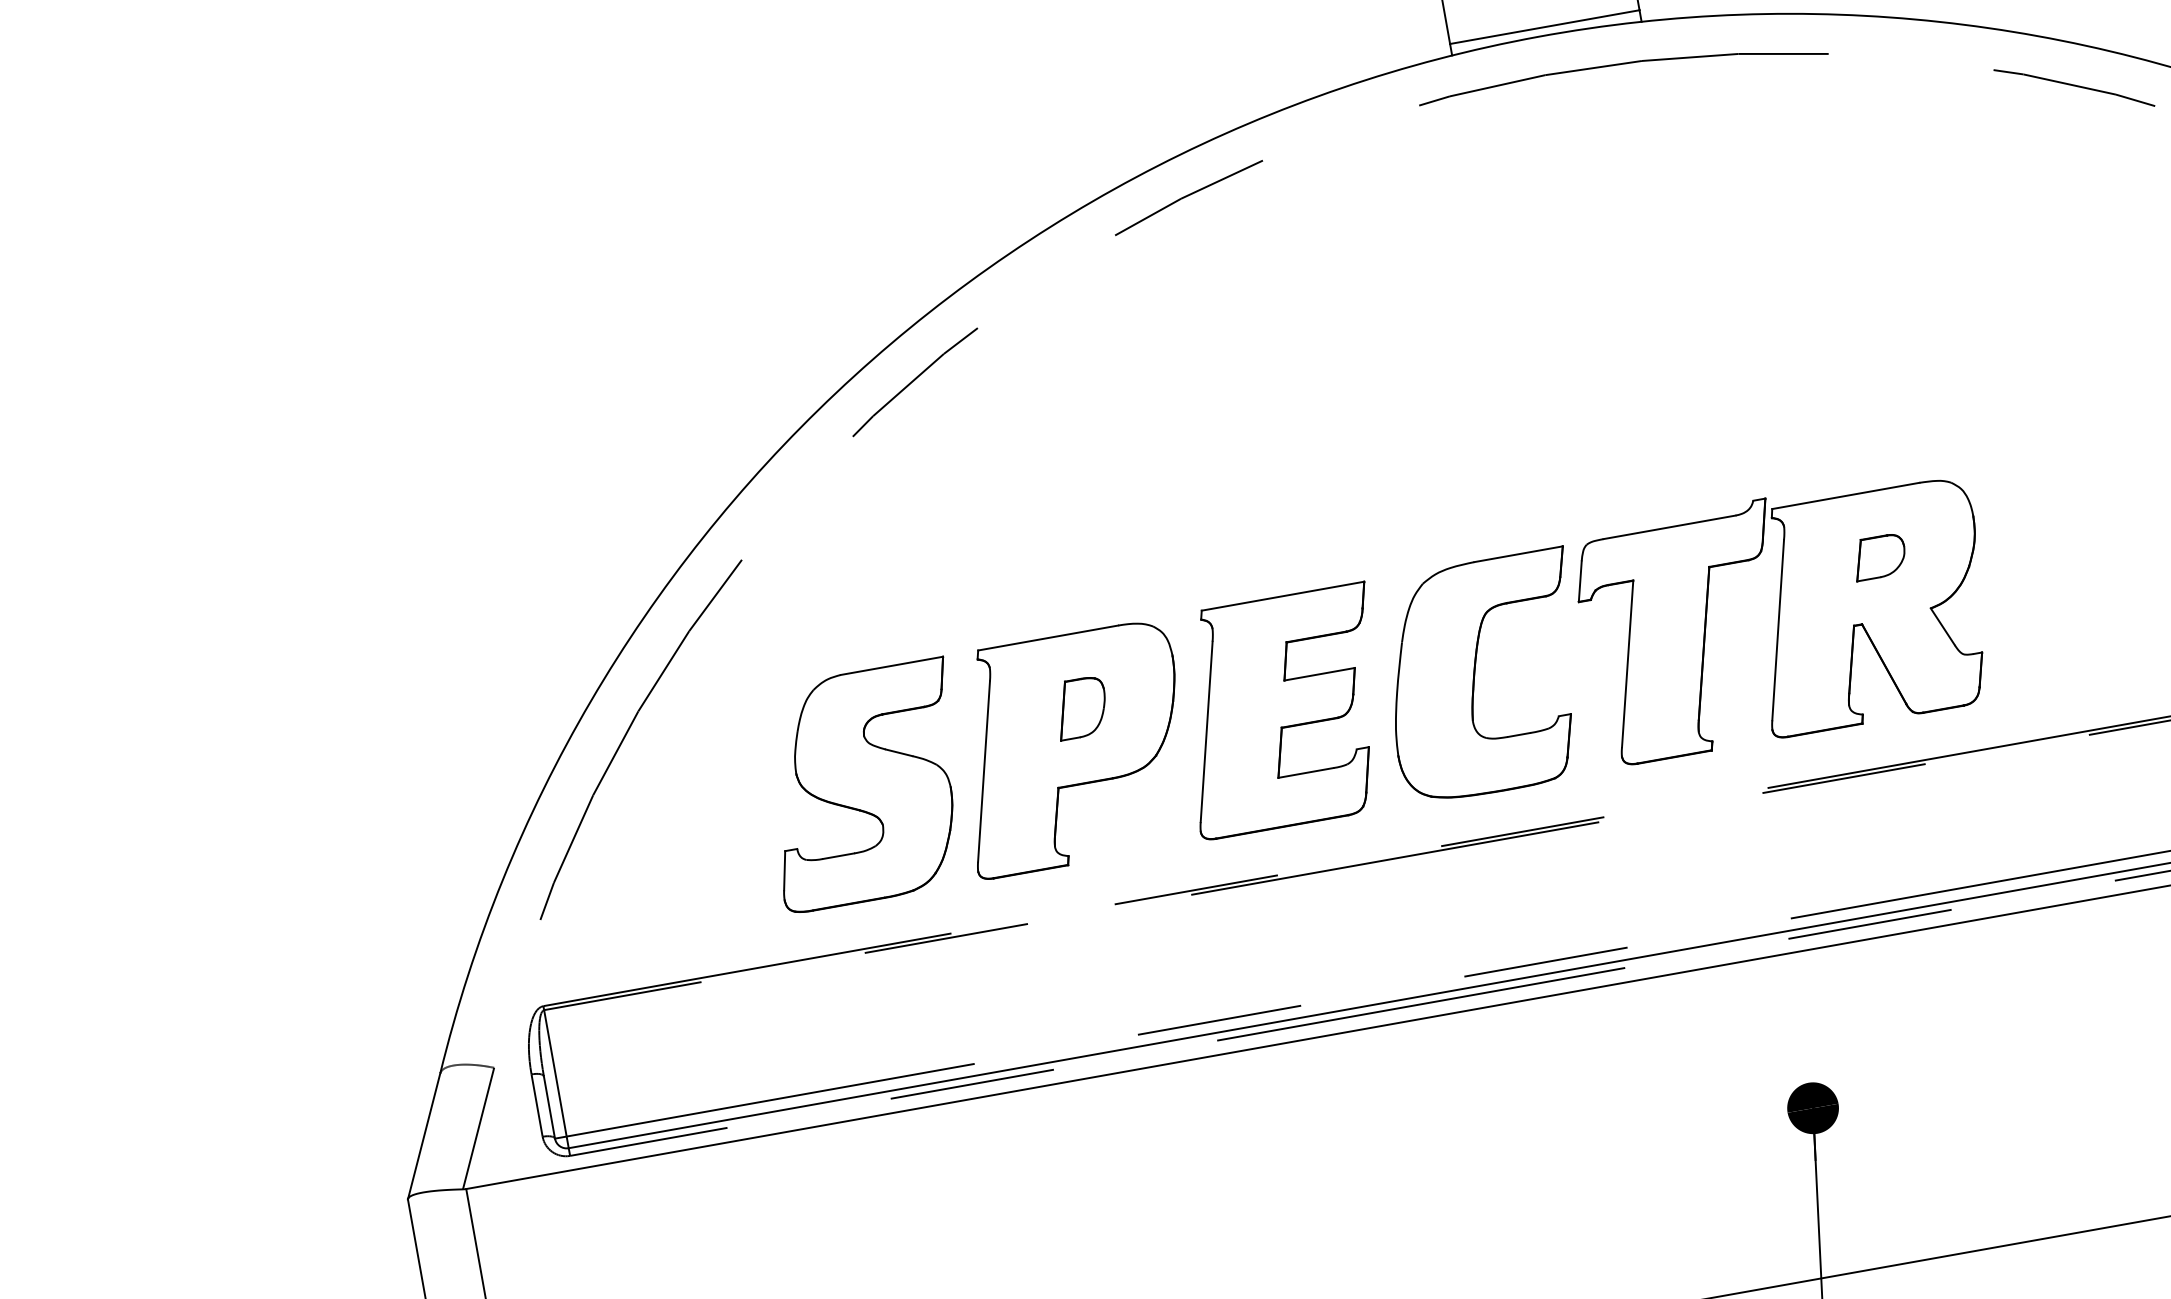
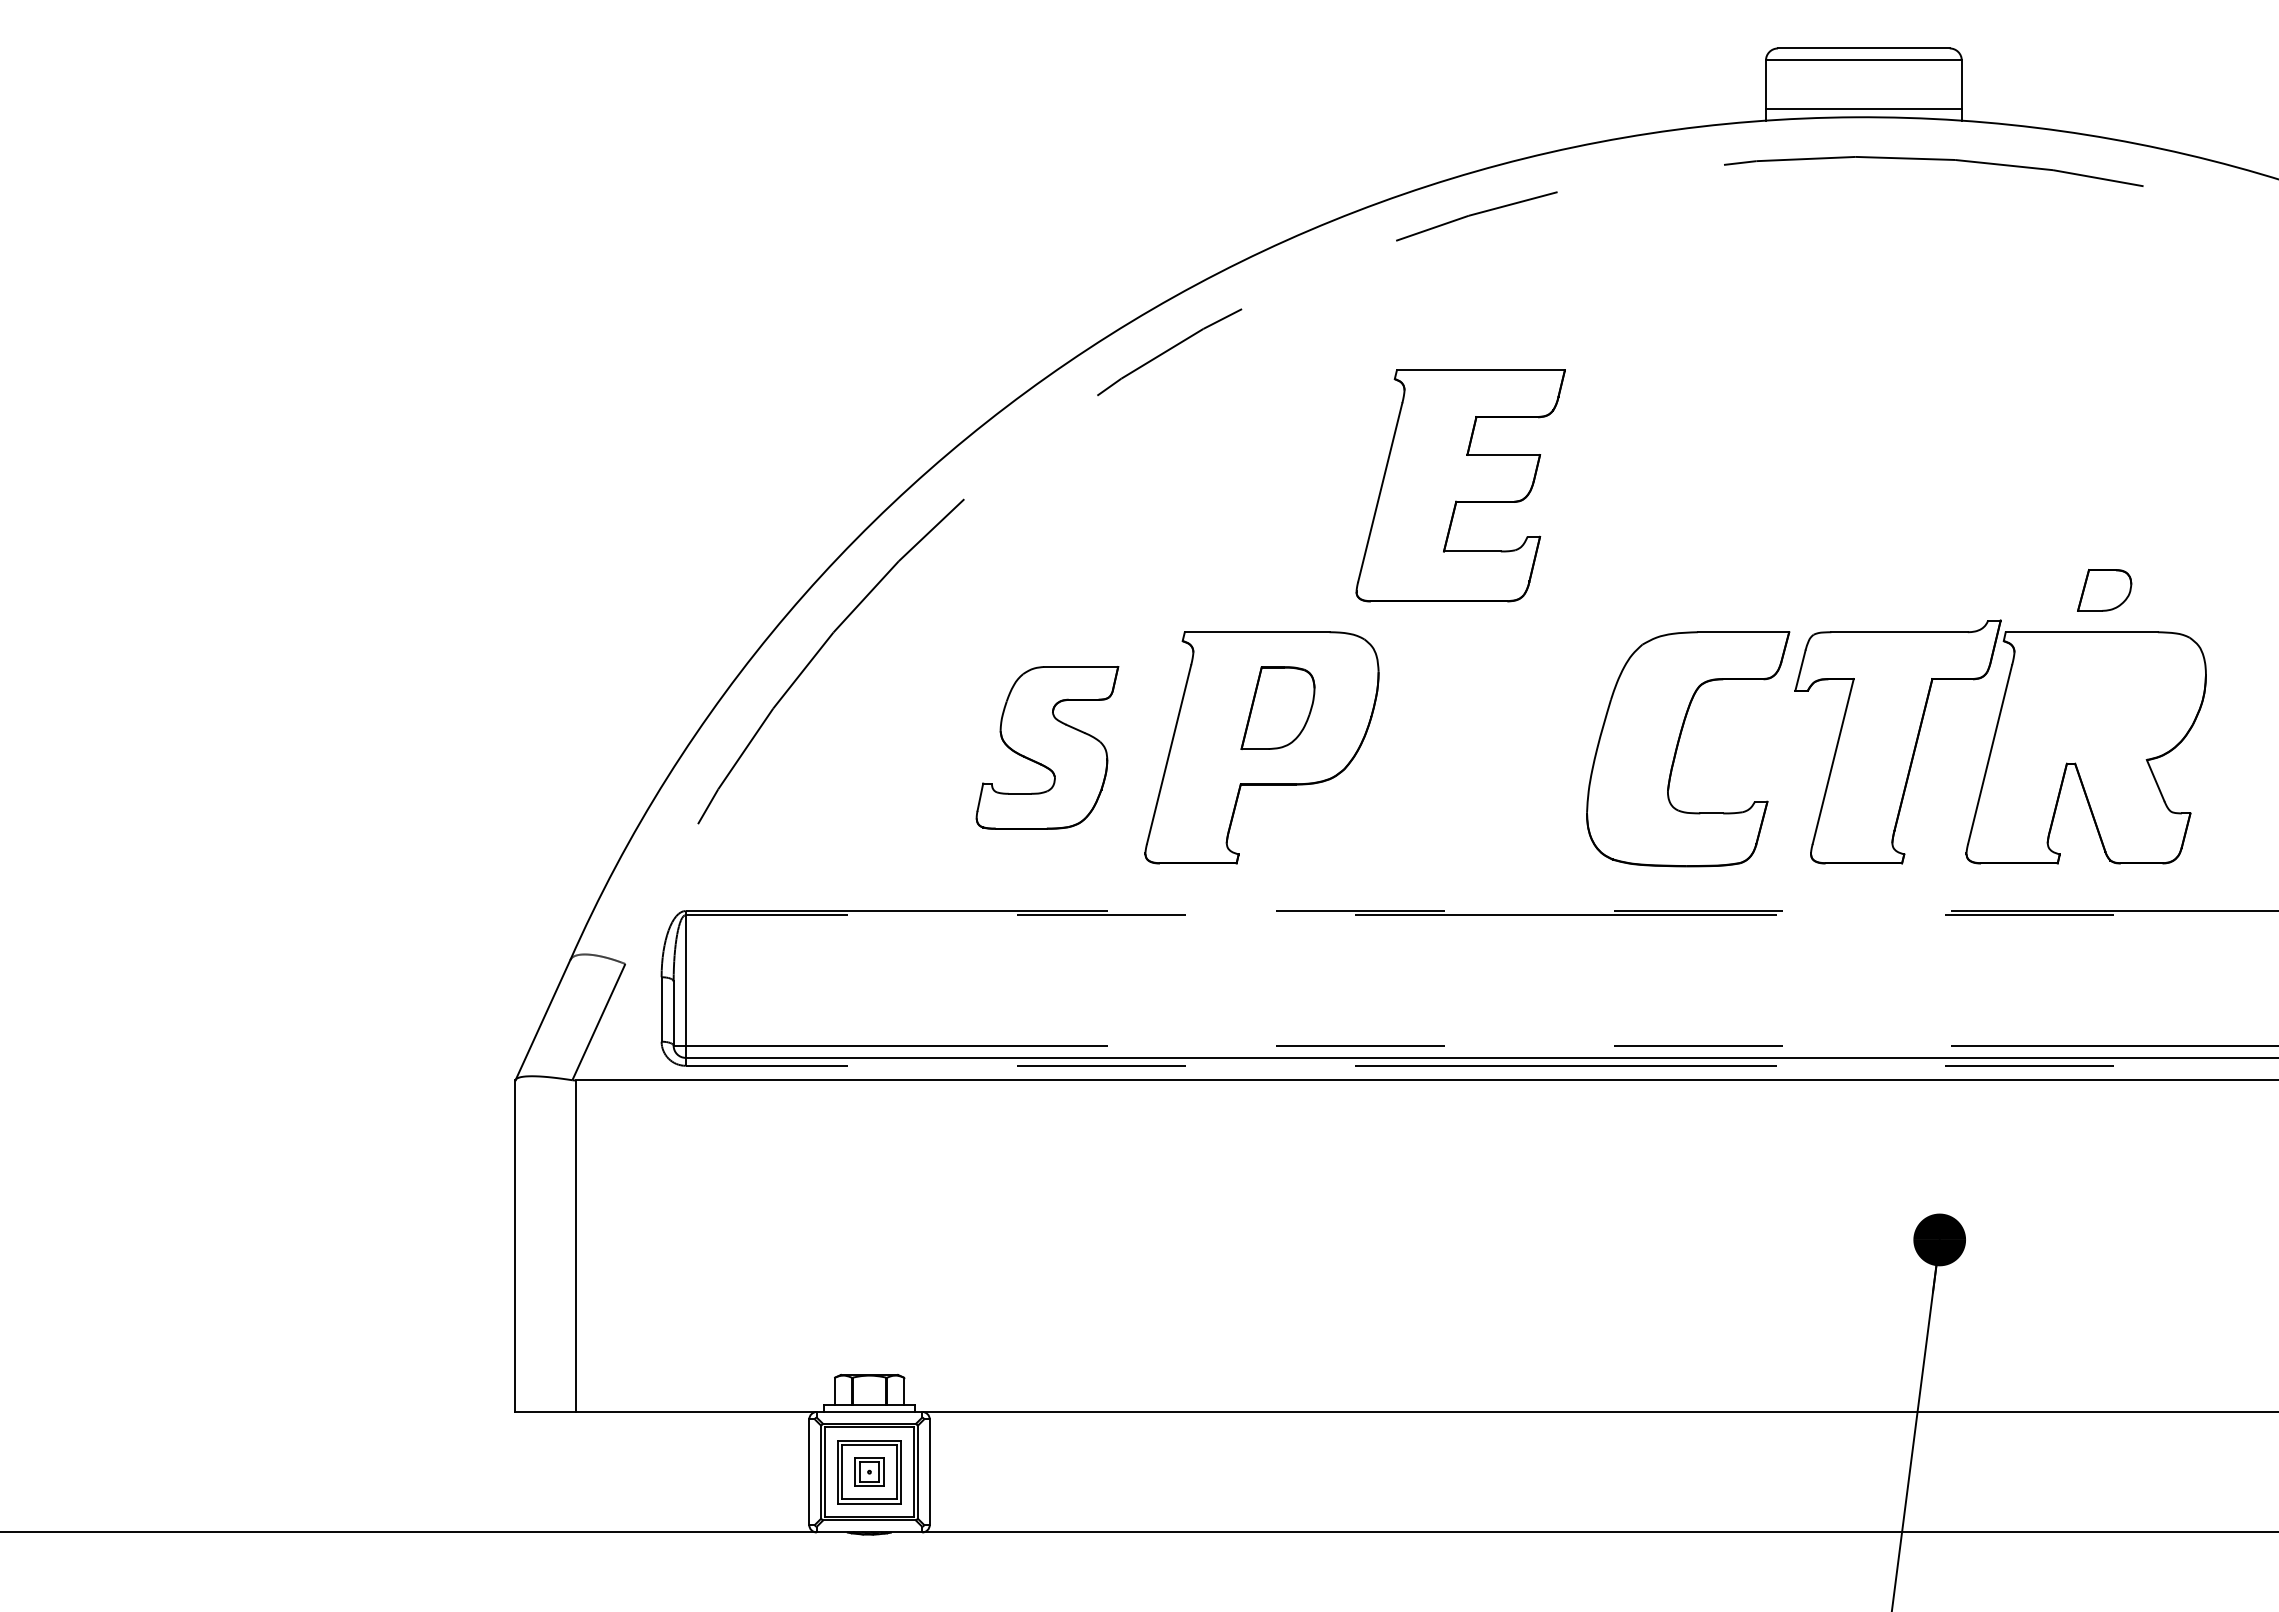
part: (1879, 557) -> (2104, 590), moved
part: (1080, 708) -> (1277, 708), size x1.4
part: (1283, 711) -> (1460, 485), moved
part: (865, 785) -> (1047, 747), size x0.7

